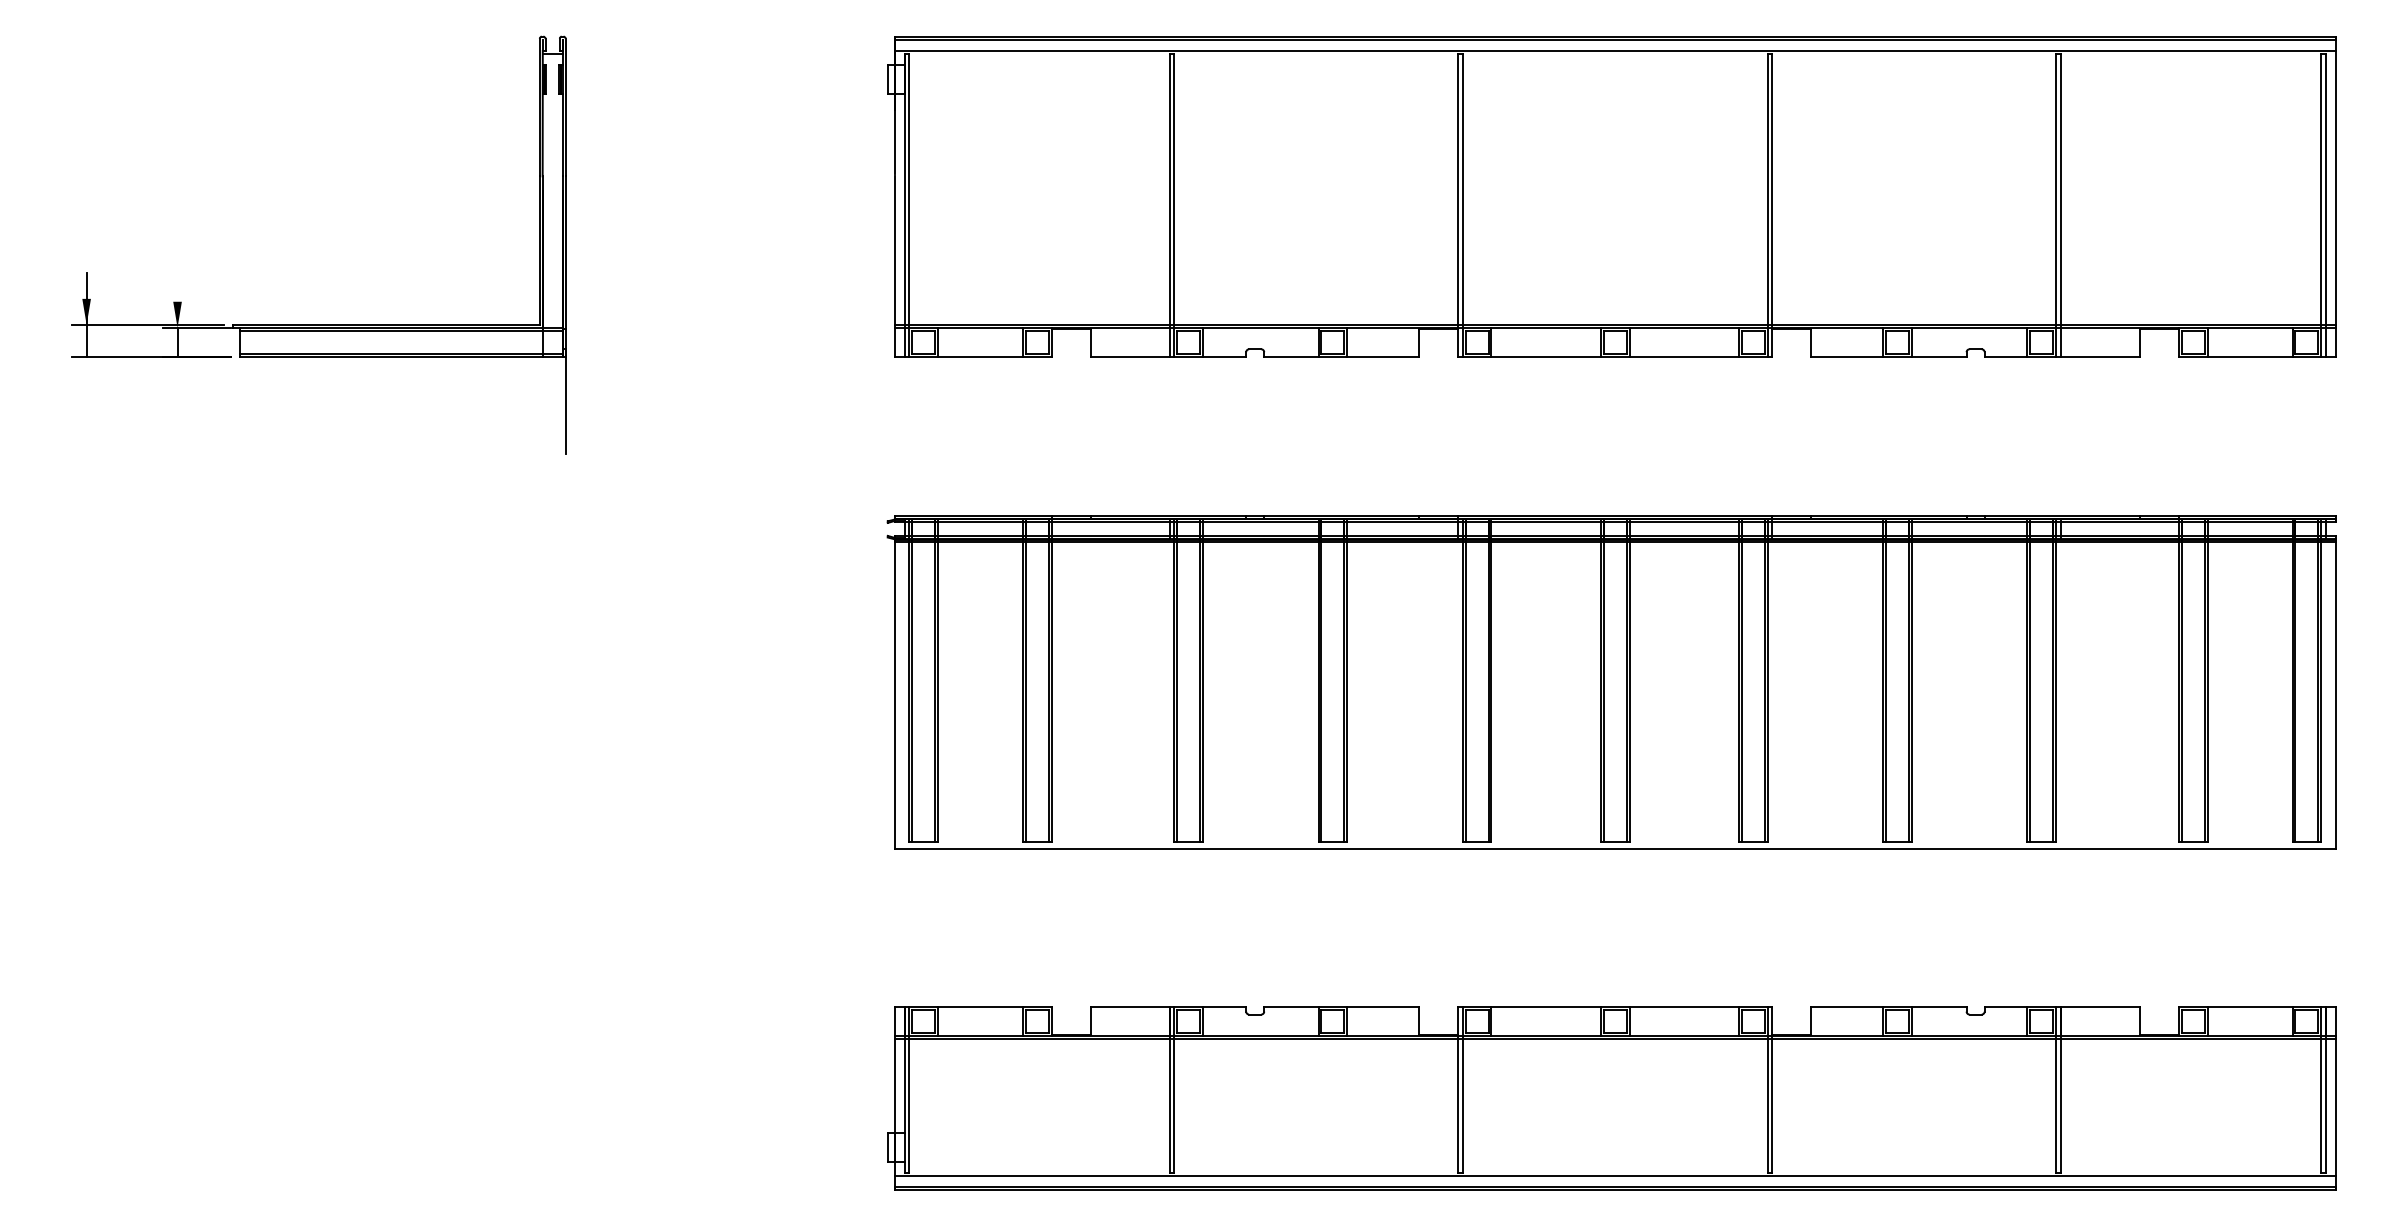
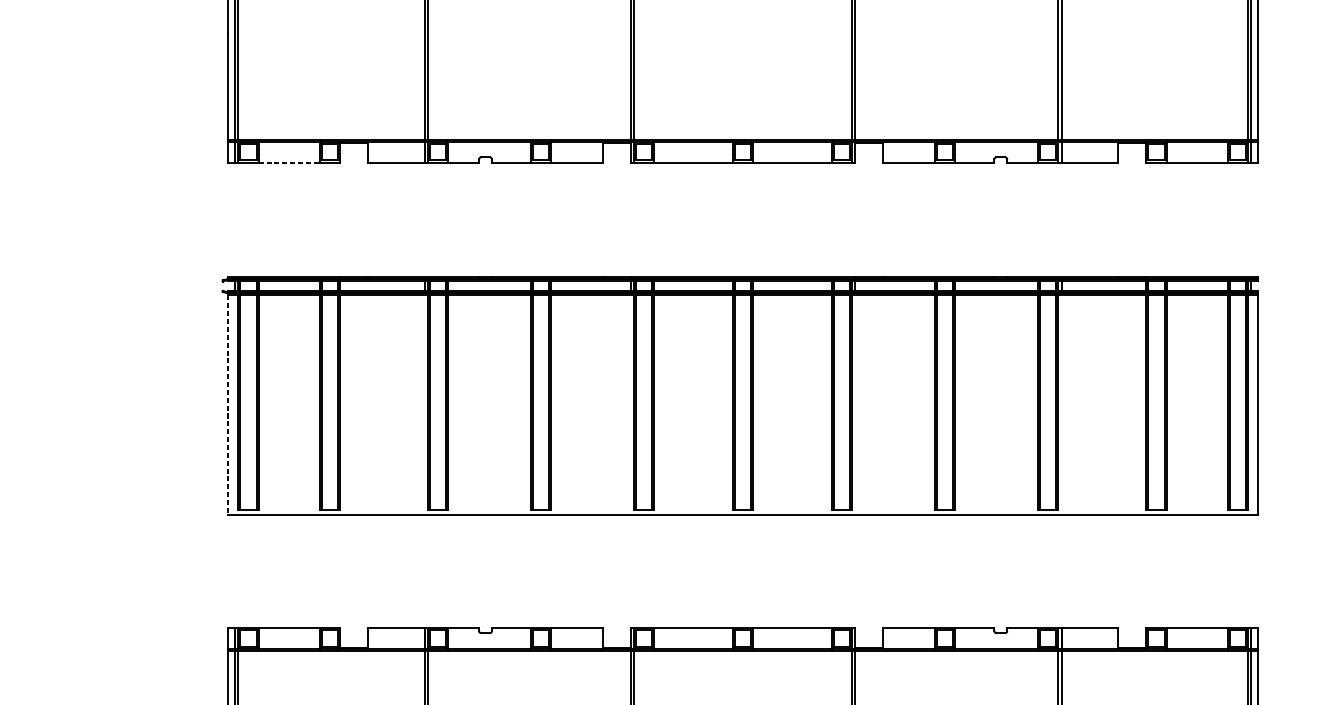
line: (980, 356) -> (289, 162), solid -> dashed
line: (894, 696) -> (227, 405), solid -> dashed

